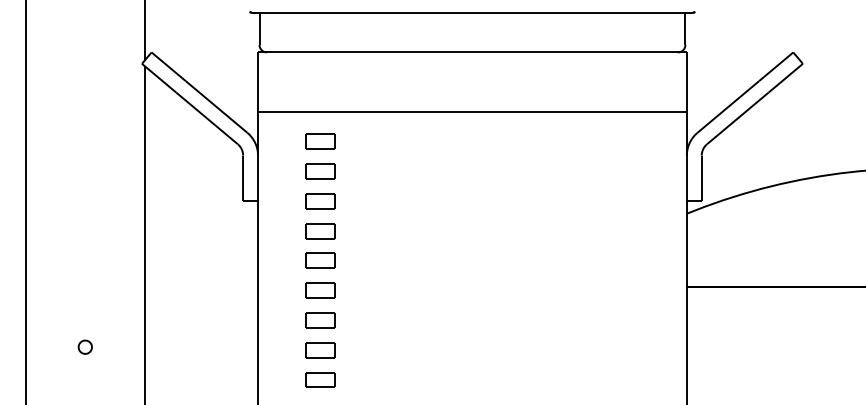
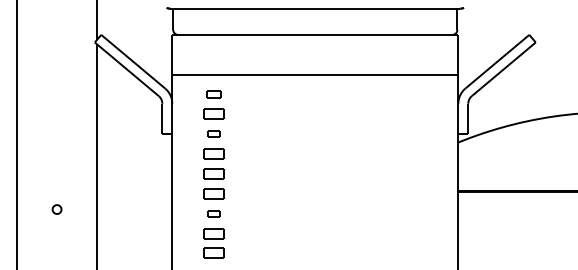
part: (319, 141) -> (213, 94), size x0.7
part: (319, 200) -> (213, 133), size x0.6
part: (319, 320) -> (213, 213), size x0.6
part: (84, 347) -> (56, 209), moved

